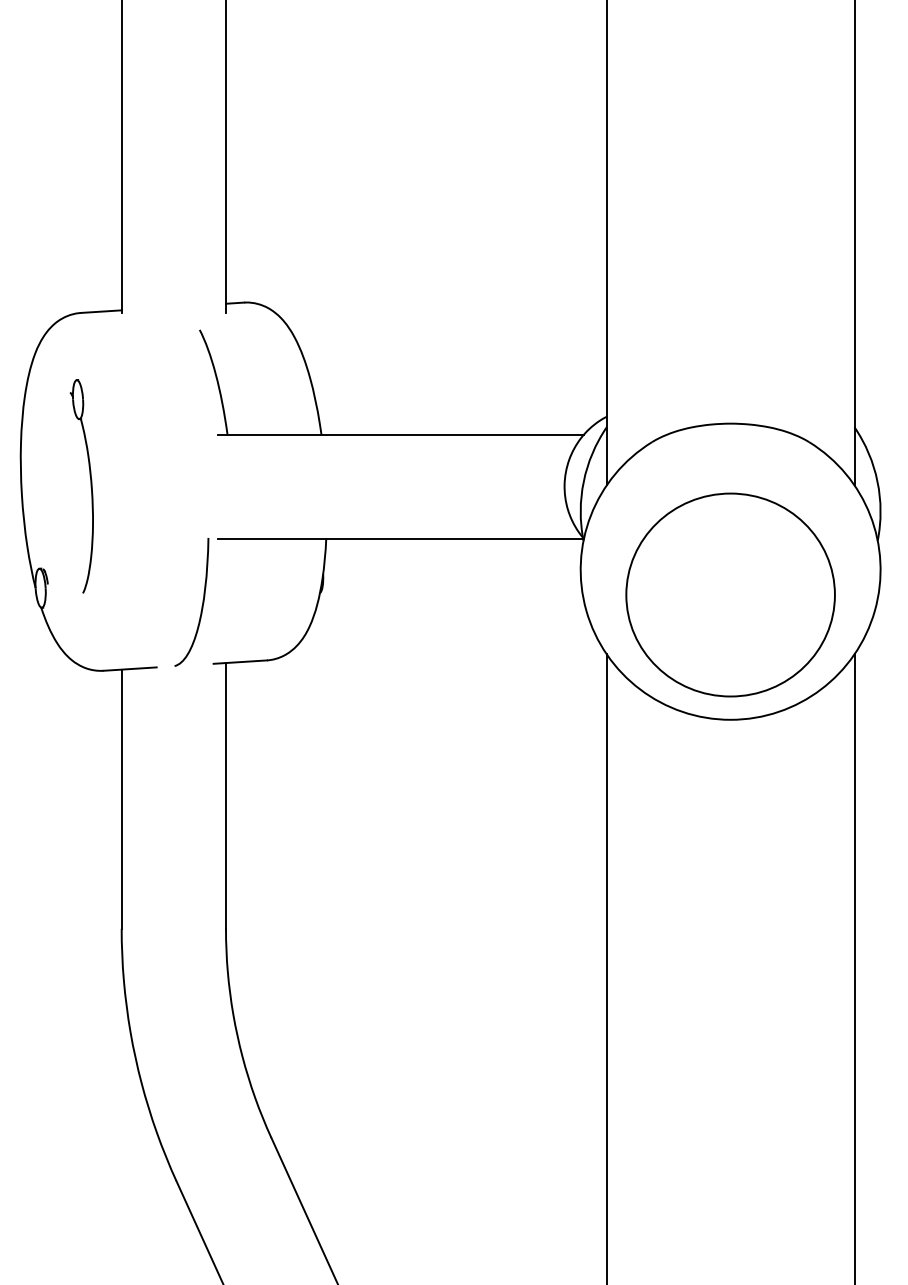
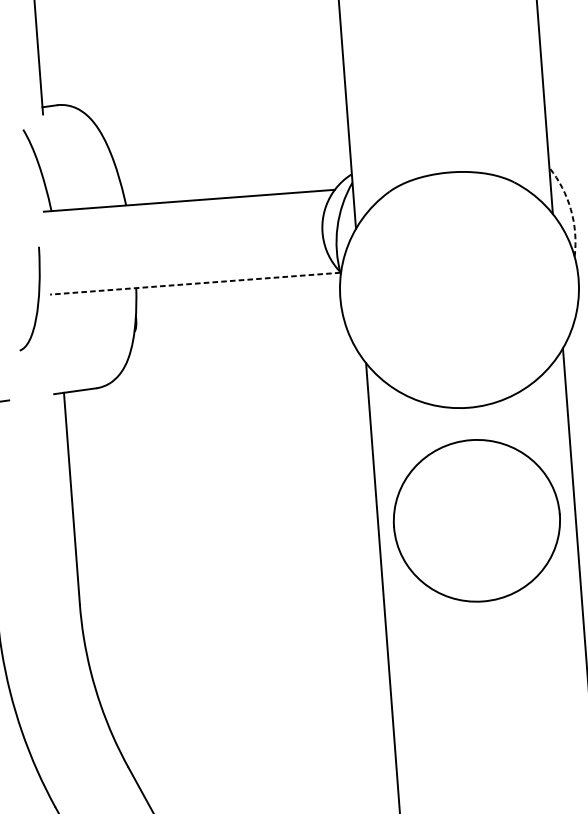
arc: (877, 481) -> (570, 209), solid -> dashed
line: (400, 538) -> (195, 283), solid -> dashed
part: (730, 594) -> (476, 520), moved
curve: (201, 605) -> (37, 300), moved

